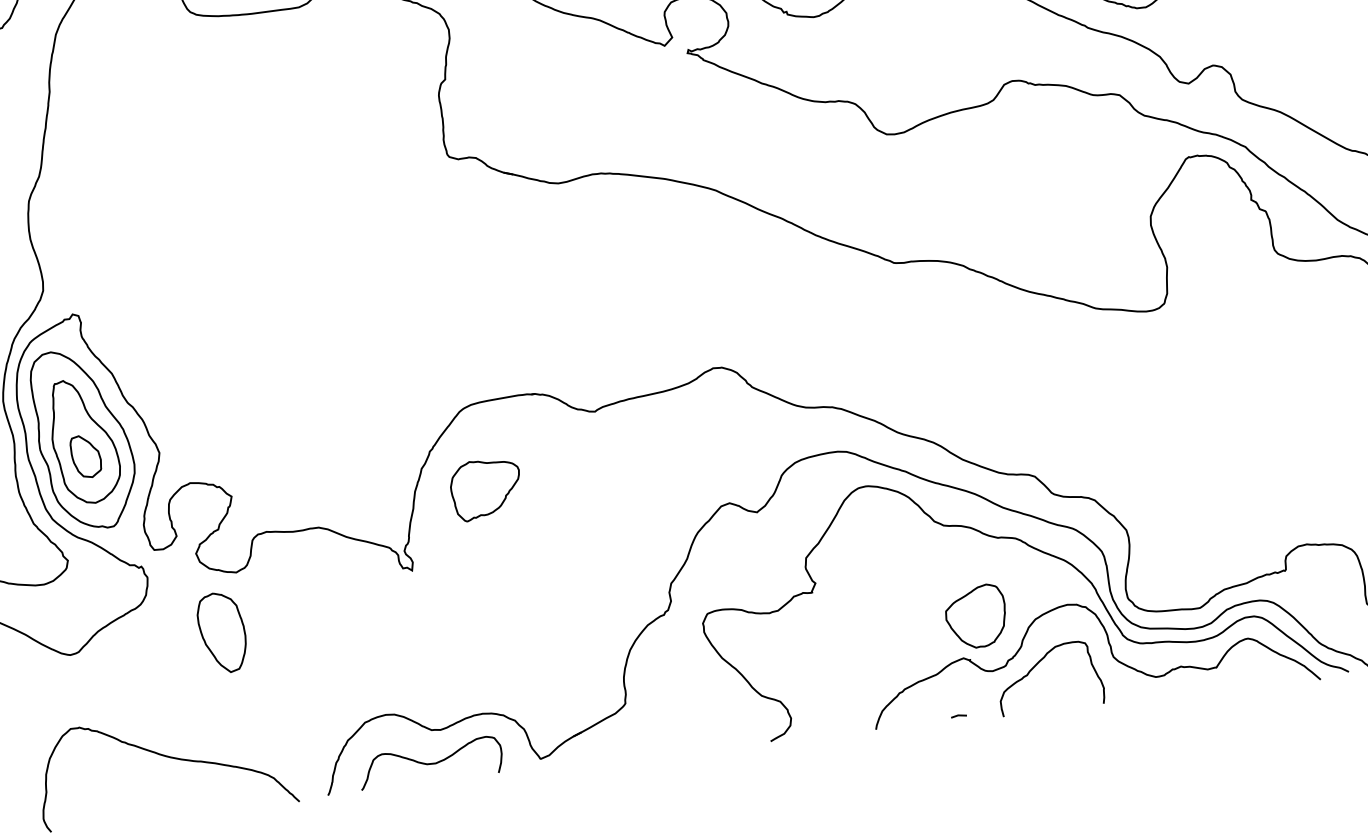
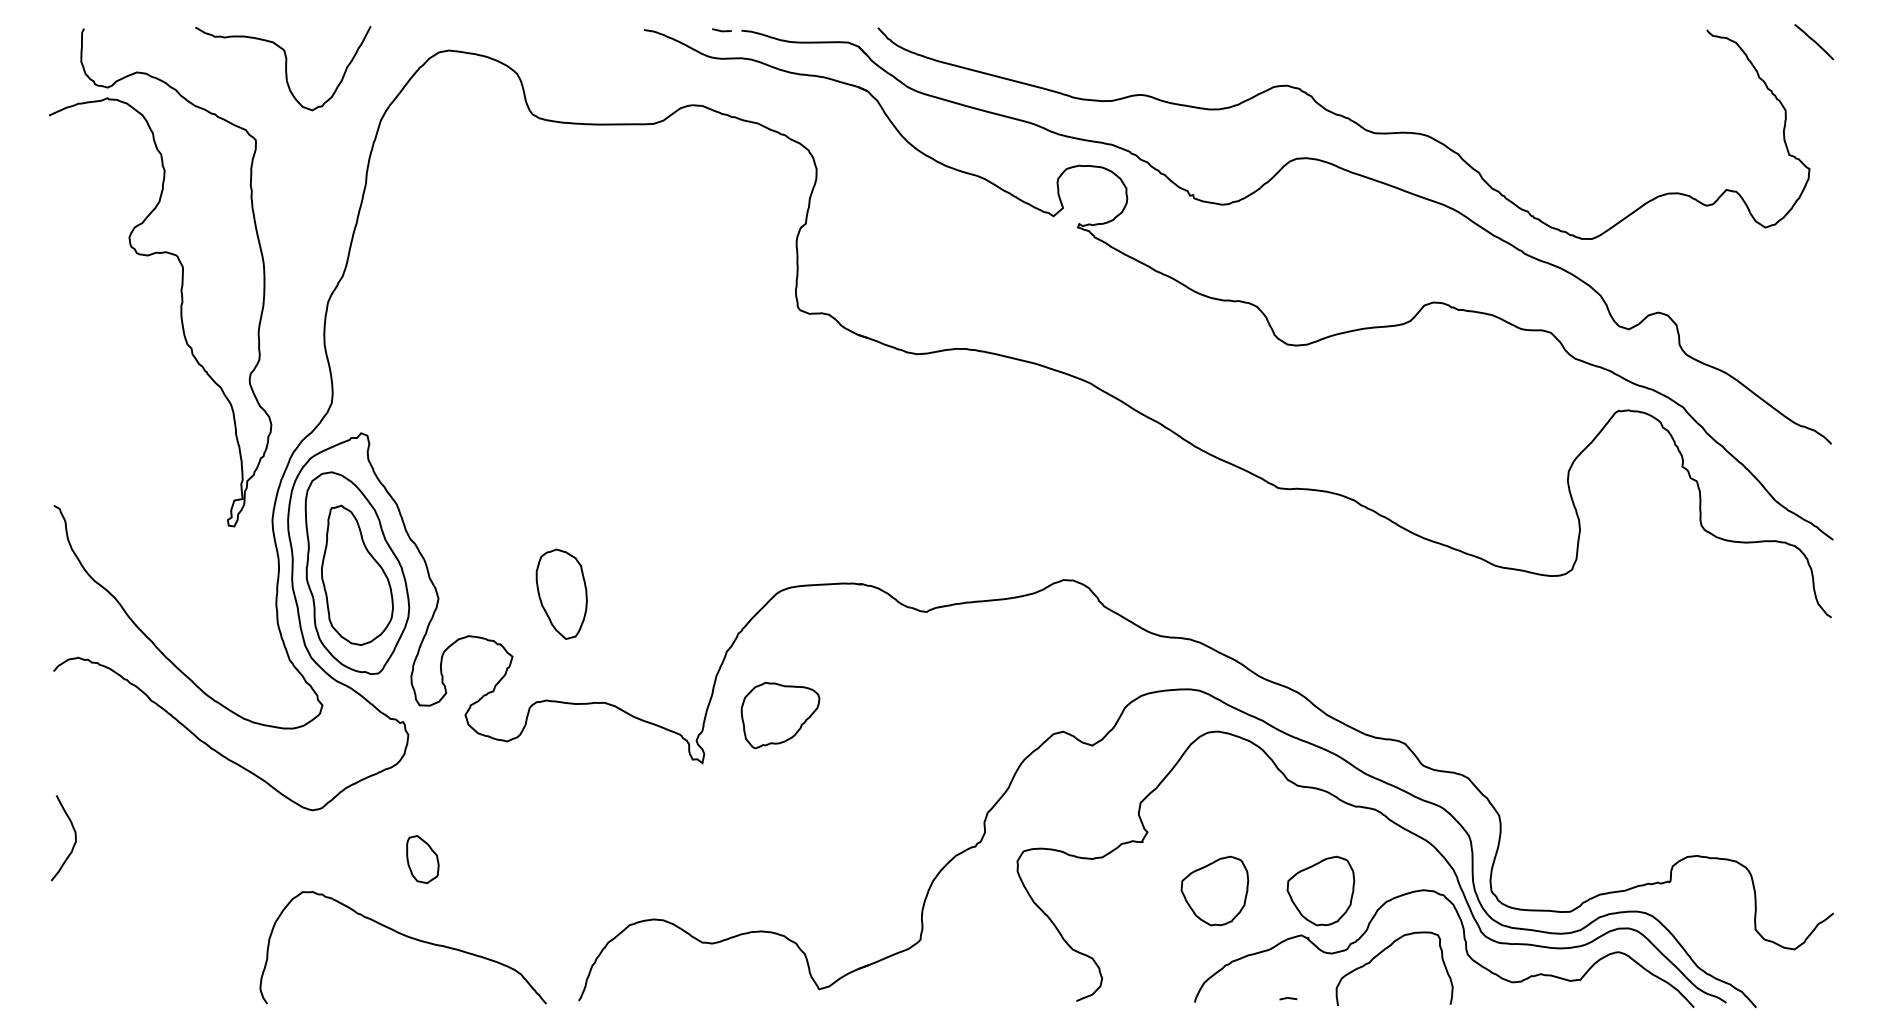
part: (85, 456) -> (422, 859), moved
part: (486, 489) -> (780, 715), moved
part: (881, 627) -> (1214, 890), added
part: (222, 632) -> (561, 593), moved
curve: (430, 763) -> (696, 979), removed

